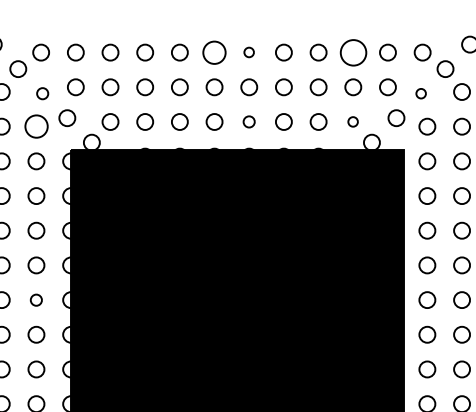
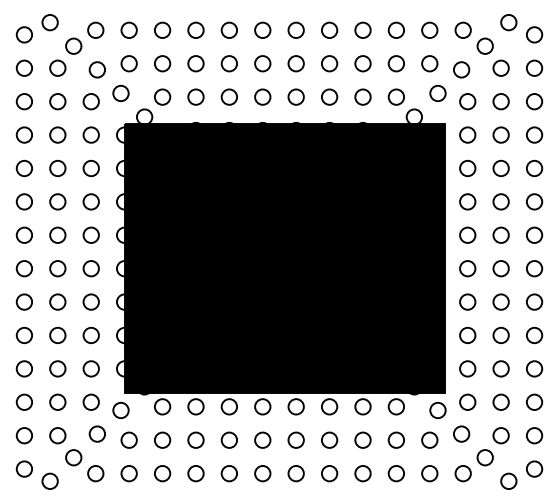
circle: (214, 51) -> (262, 29), size x0.71
circle: (248, 51) -> (295, 29), size x1.67
circle: (352, 51) -> (395, 29), size x0.62
circle: (41, 93) -> (96, 69), size x1.43
circle: (420, 93) -> (461, 69), size x1.67
circle: (248, 121) -> (295, 96), size x1.43
circle: (352, 121) -> (395, 96), size x1.67
circle: (35, 126) -> (90, 101), size x0.71
circle: (35, 299) -> (90, 268), size x1.43

